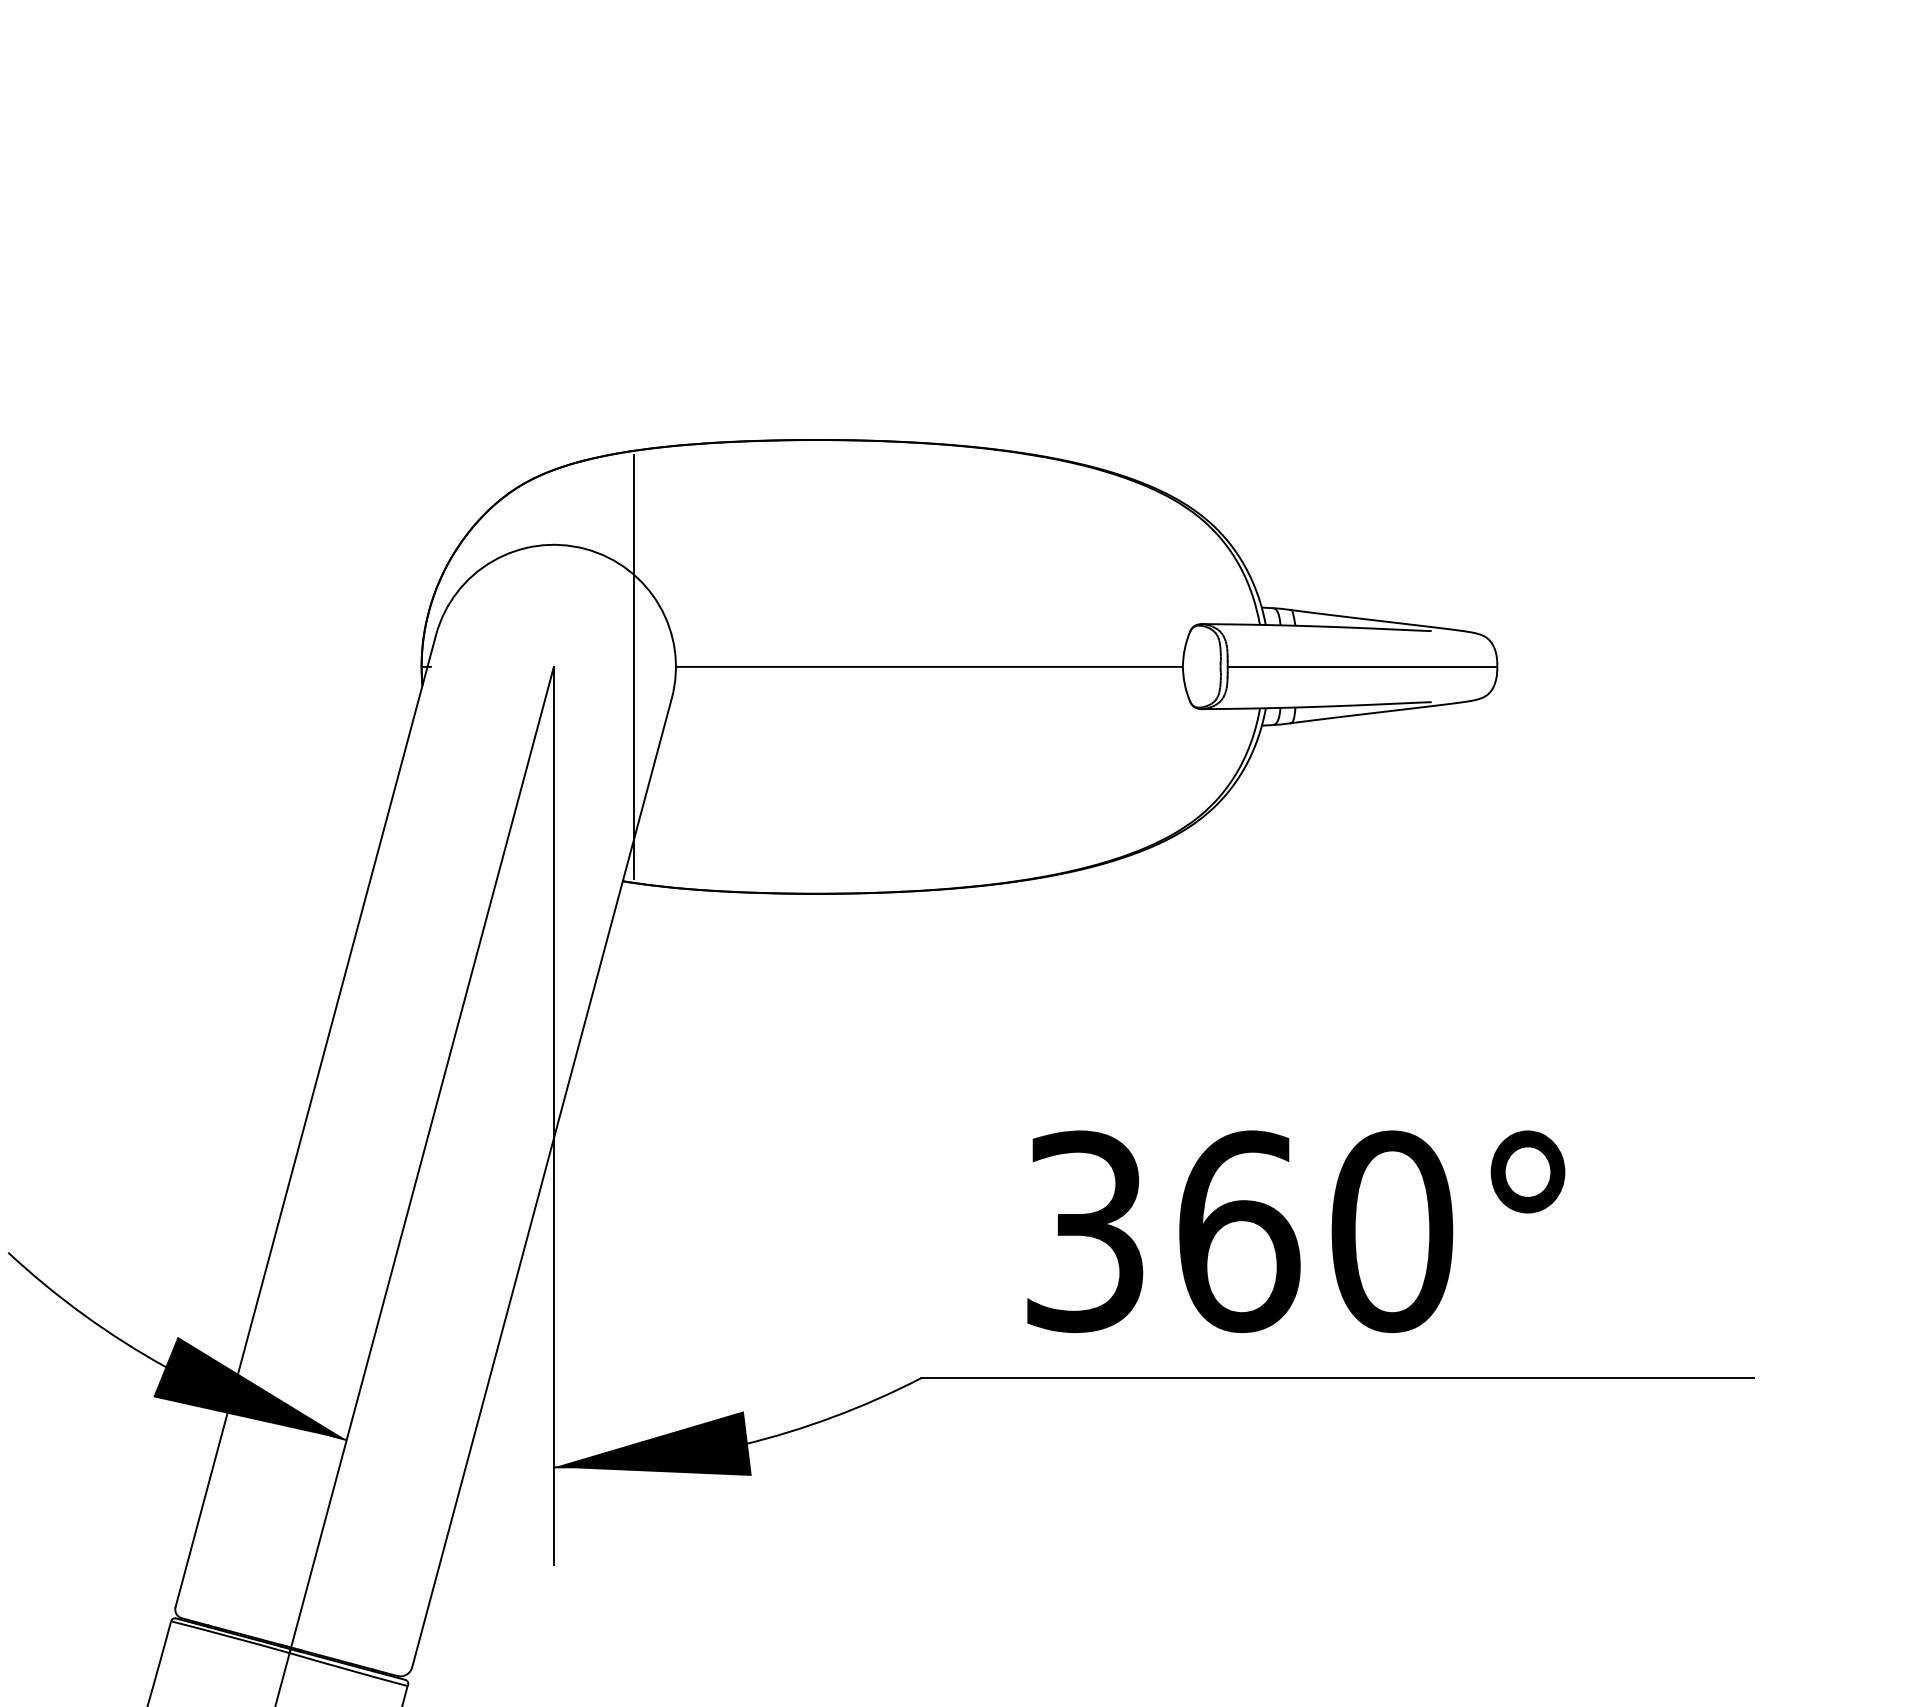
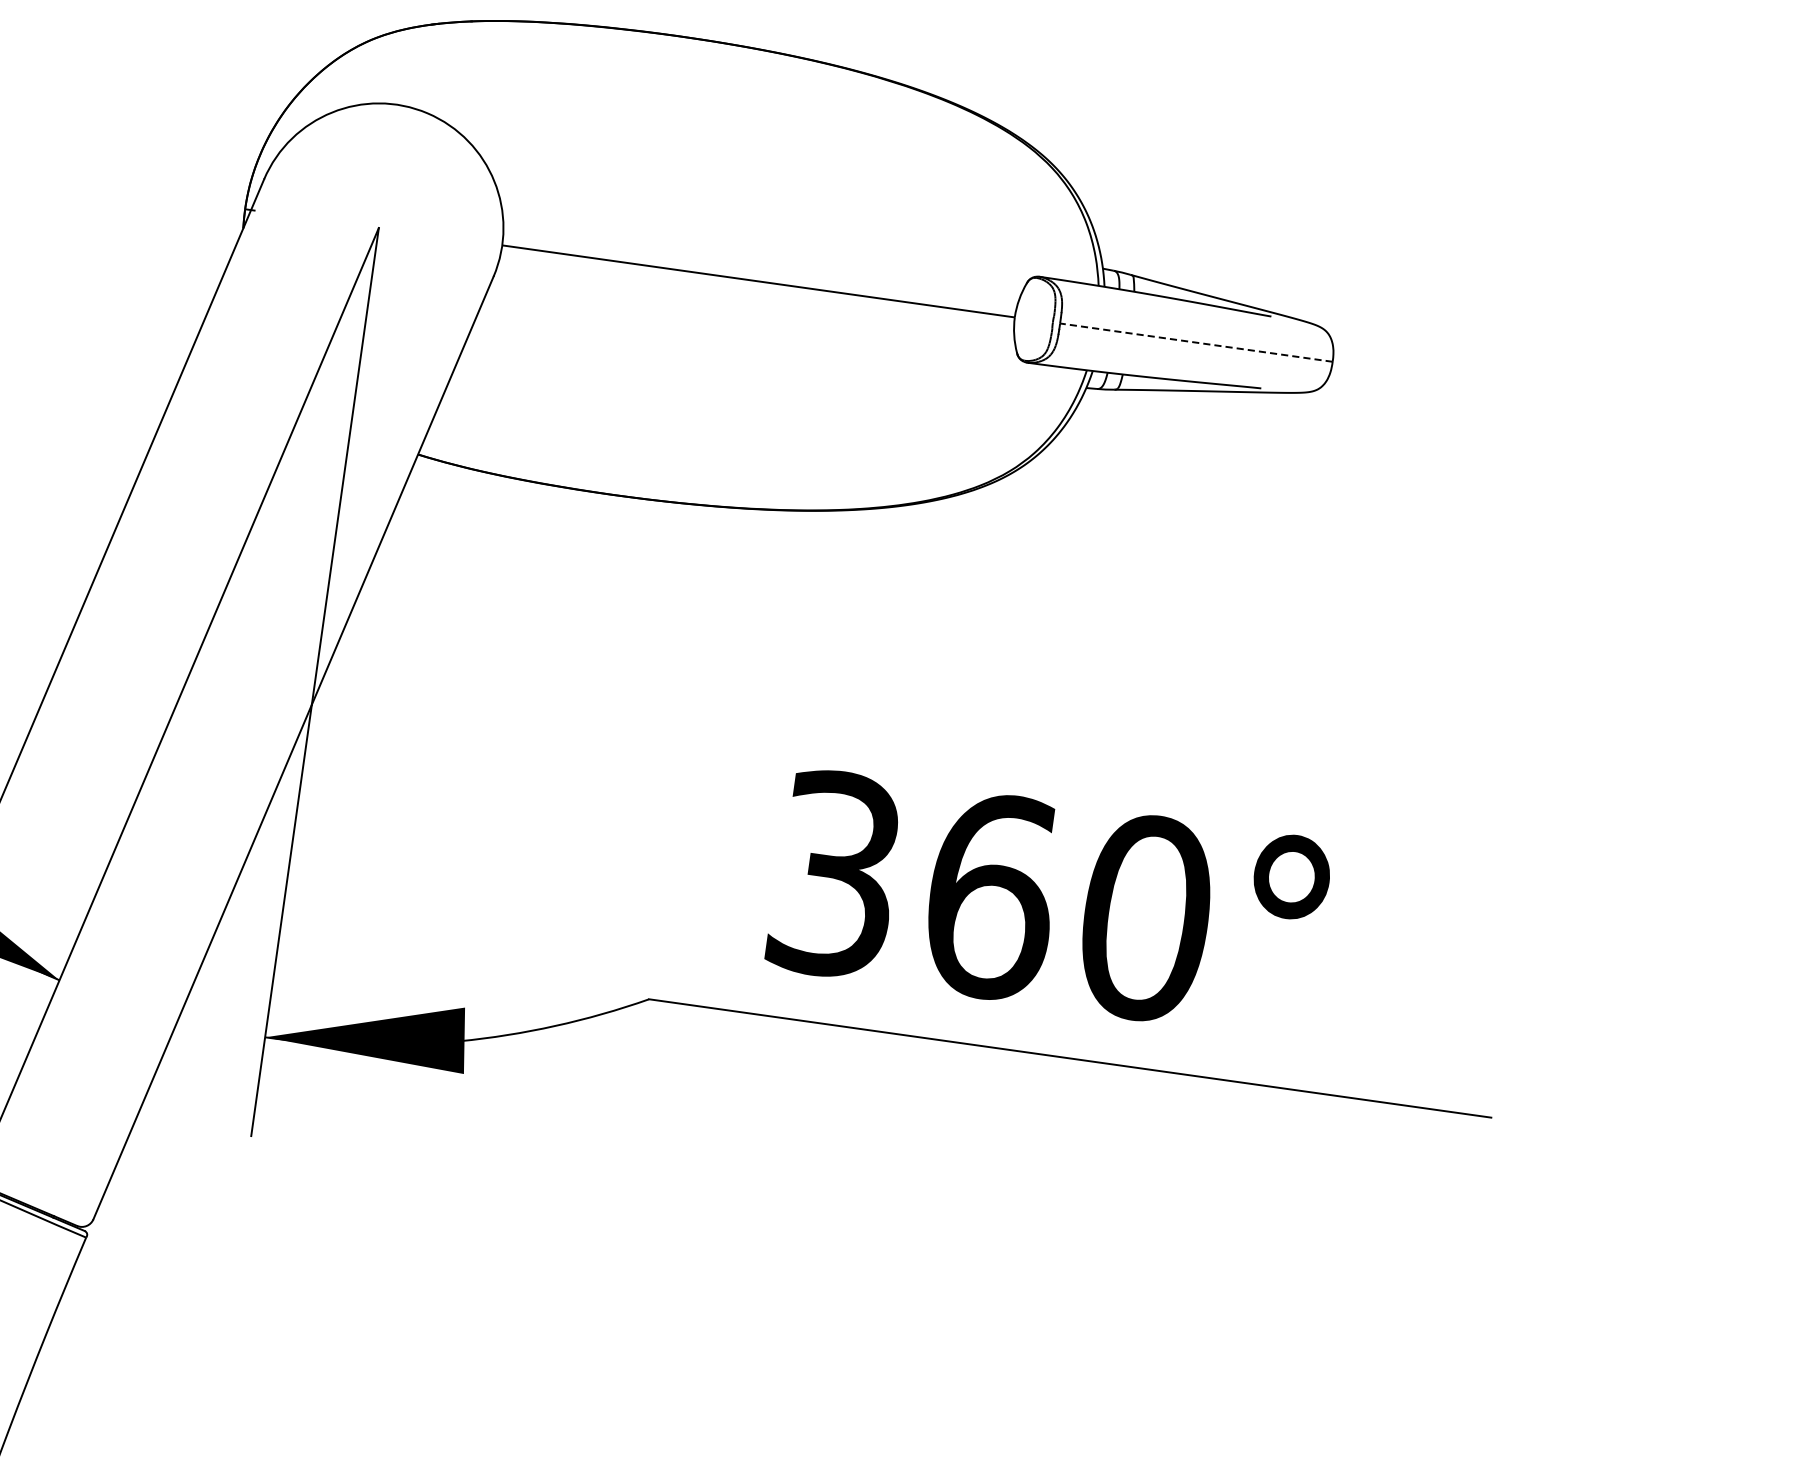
line: (633, 666) -> (459, 238), removed
line: (1362, 666) -> (1196, 342), solid -> dashed

